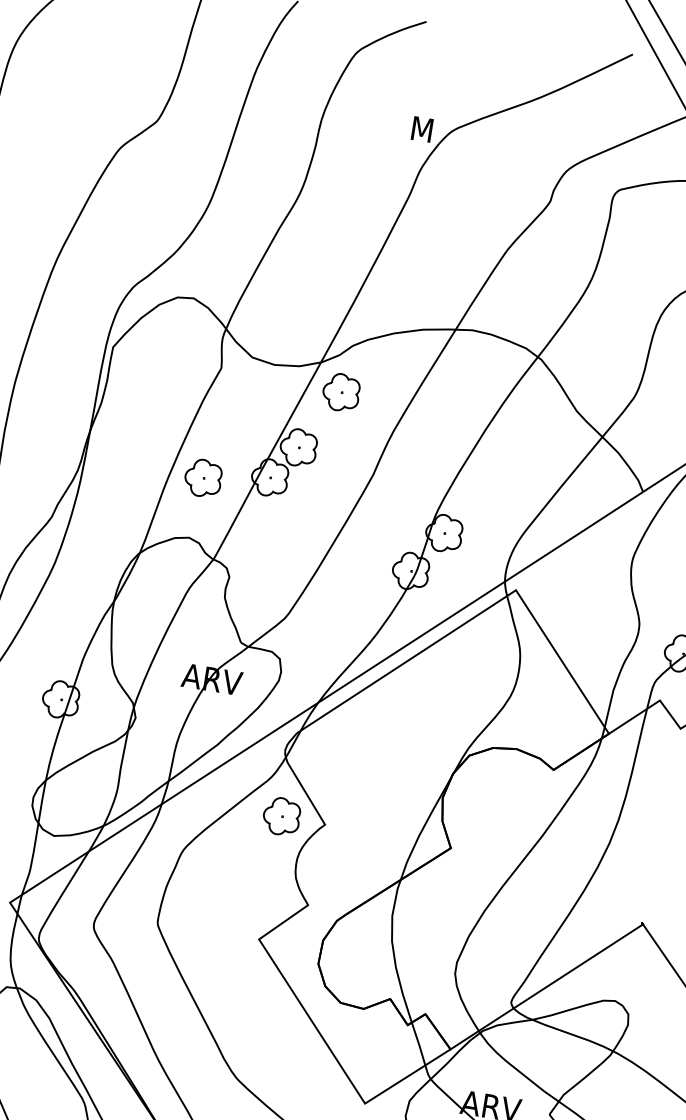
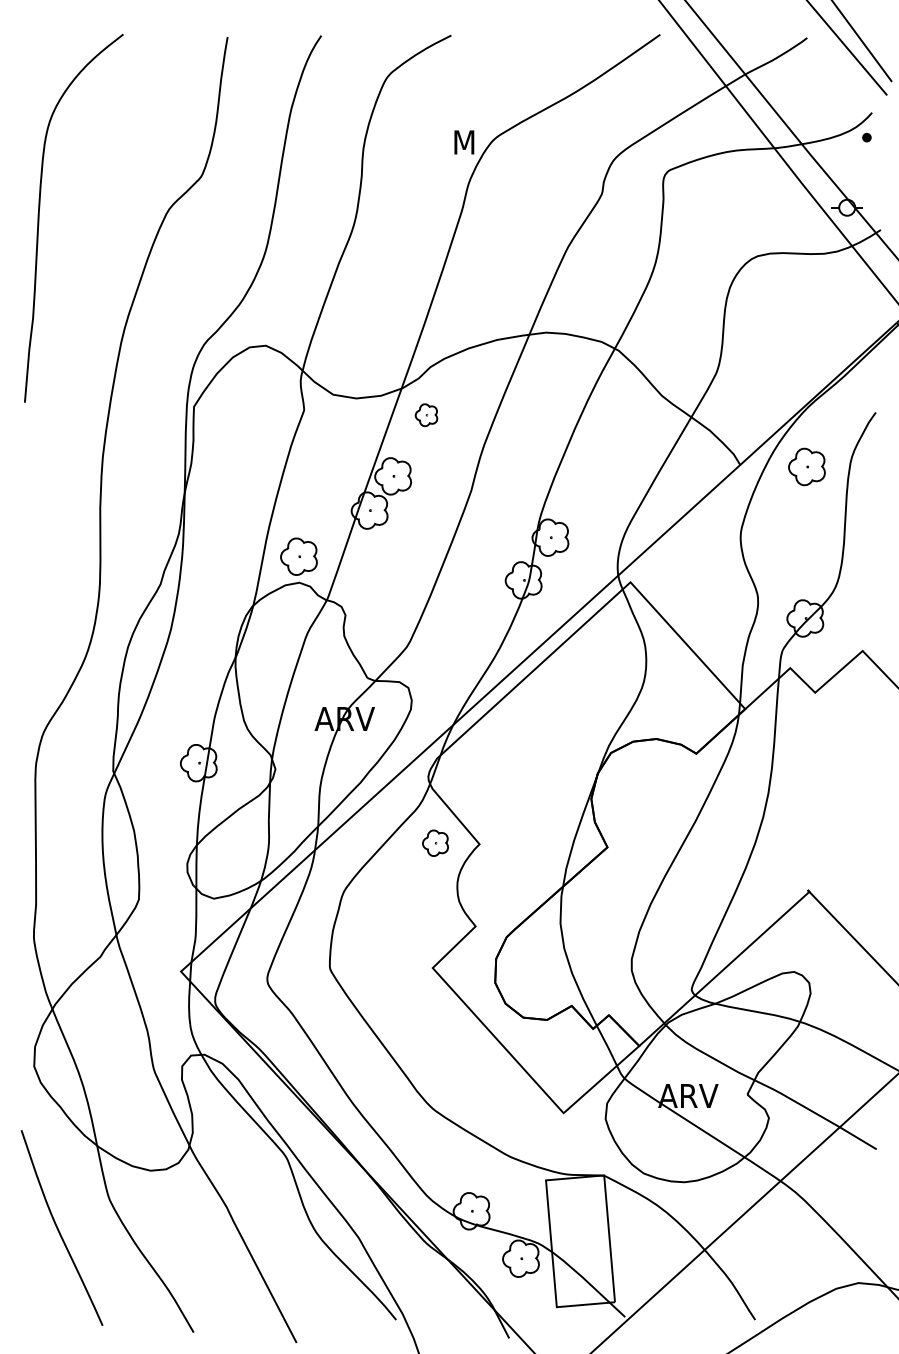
part: (341, 392) -> (426, 415), size x0.6
part: (202, 477) -> (298, 556), moved
part: (281, 816) -> (435, 843), size x0.7

